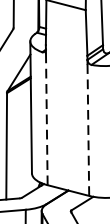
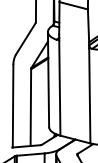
line: (46, 119) -> (59, 88), dashed -> solid
line: (87, 129) -> (89, 95), dashed -> solid

